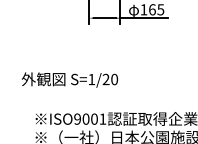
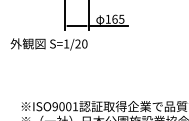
text: (69, 80) -> (48, 44), moved

